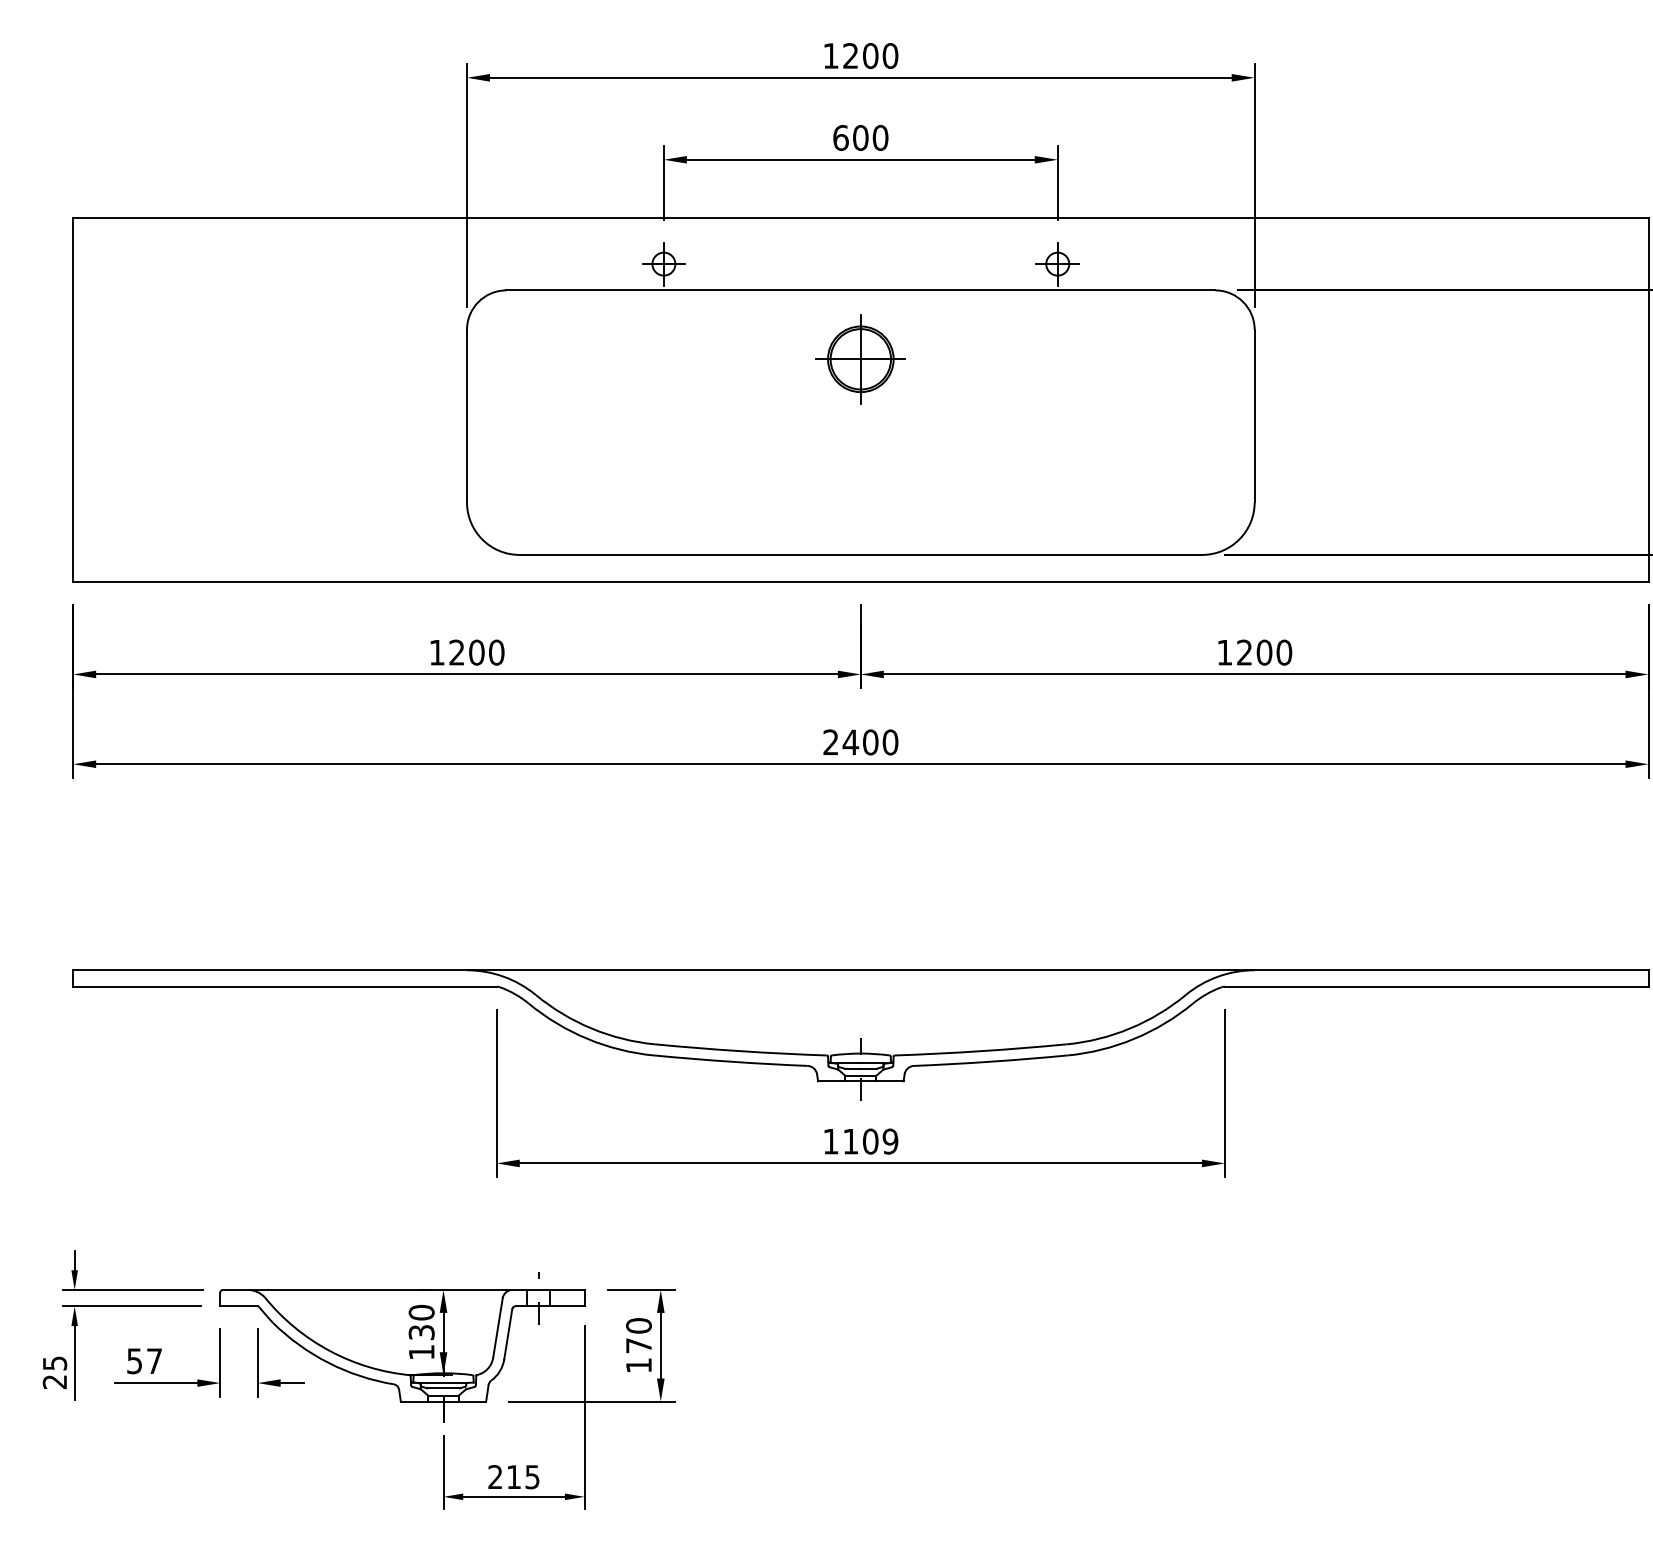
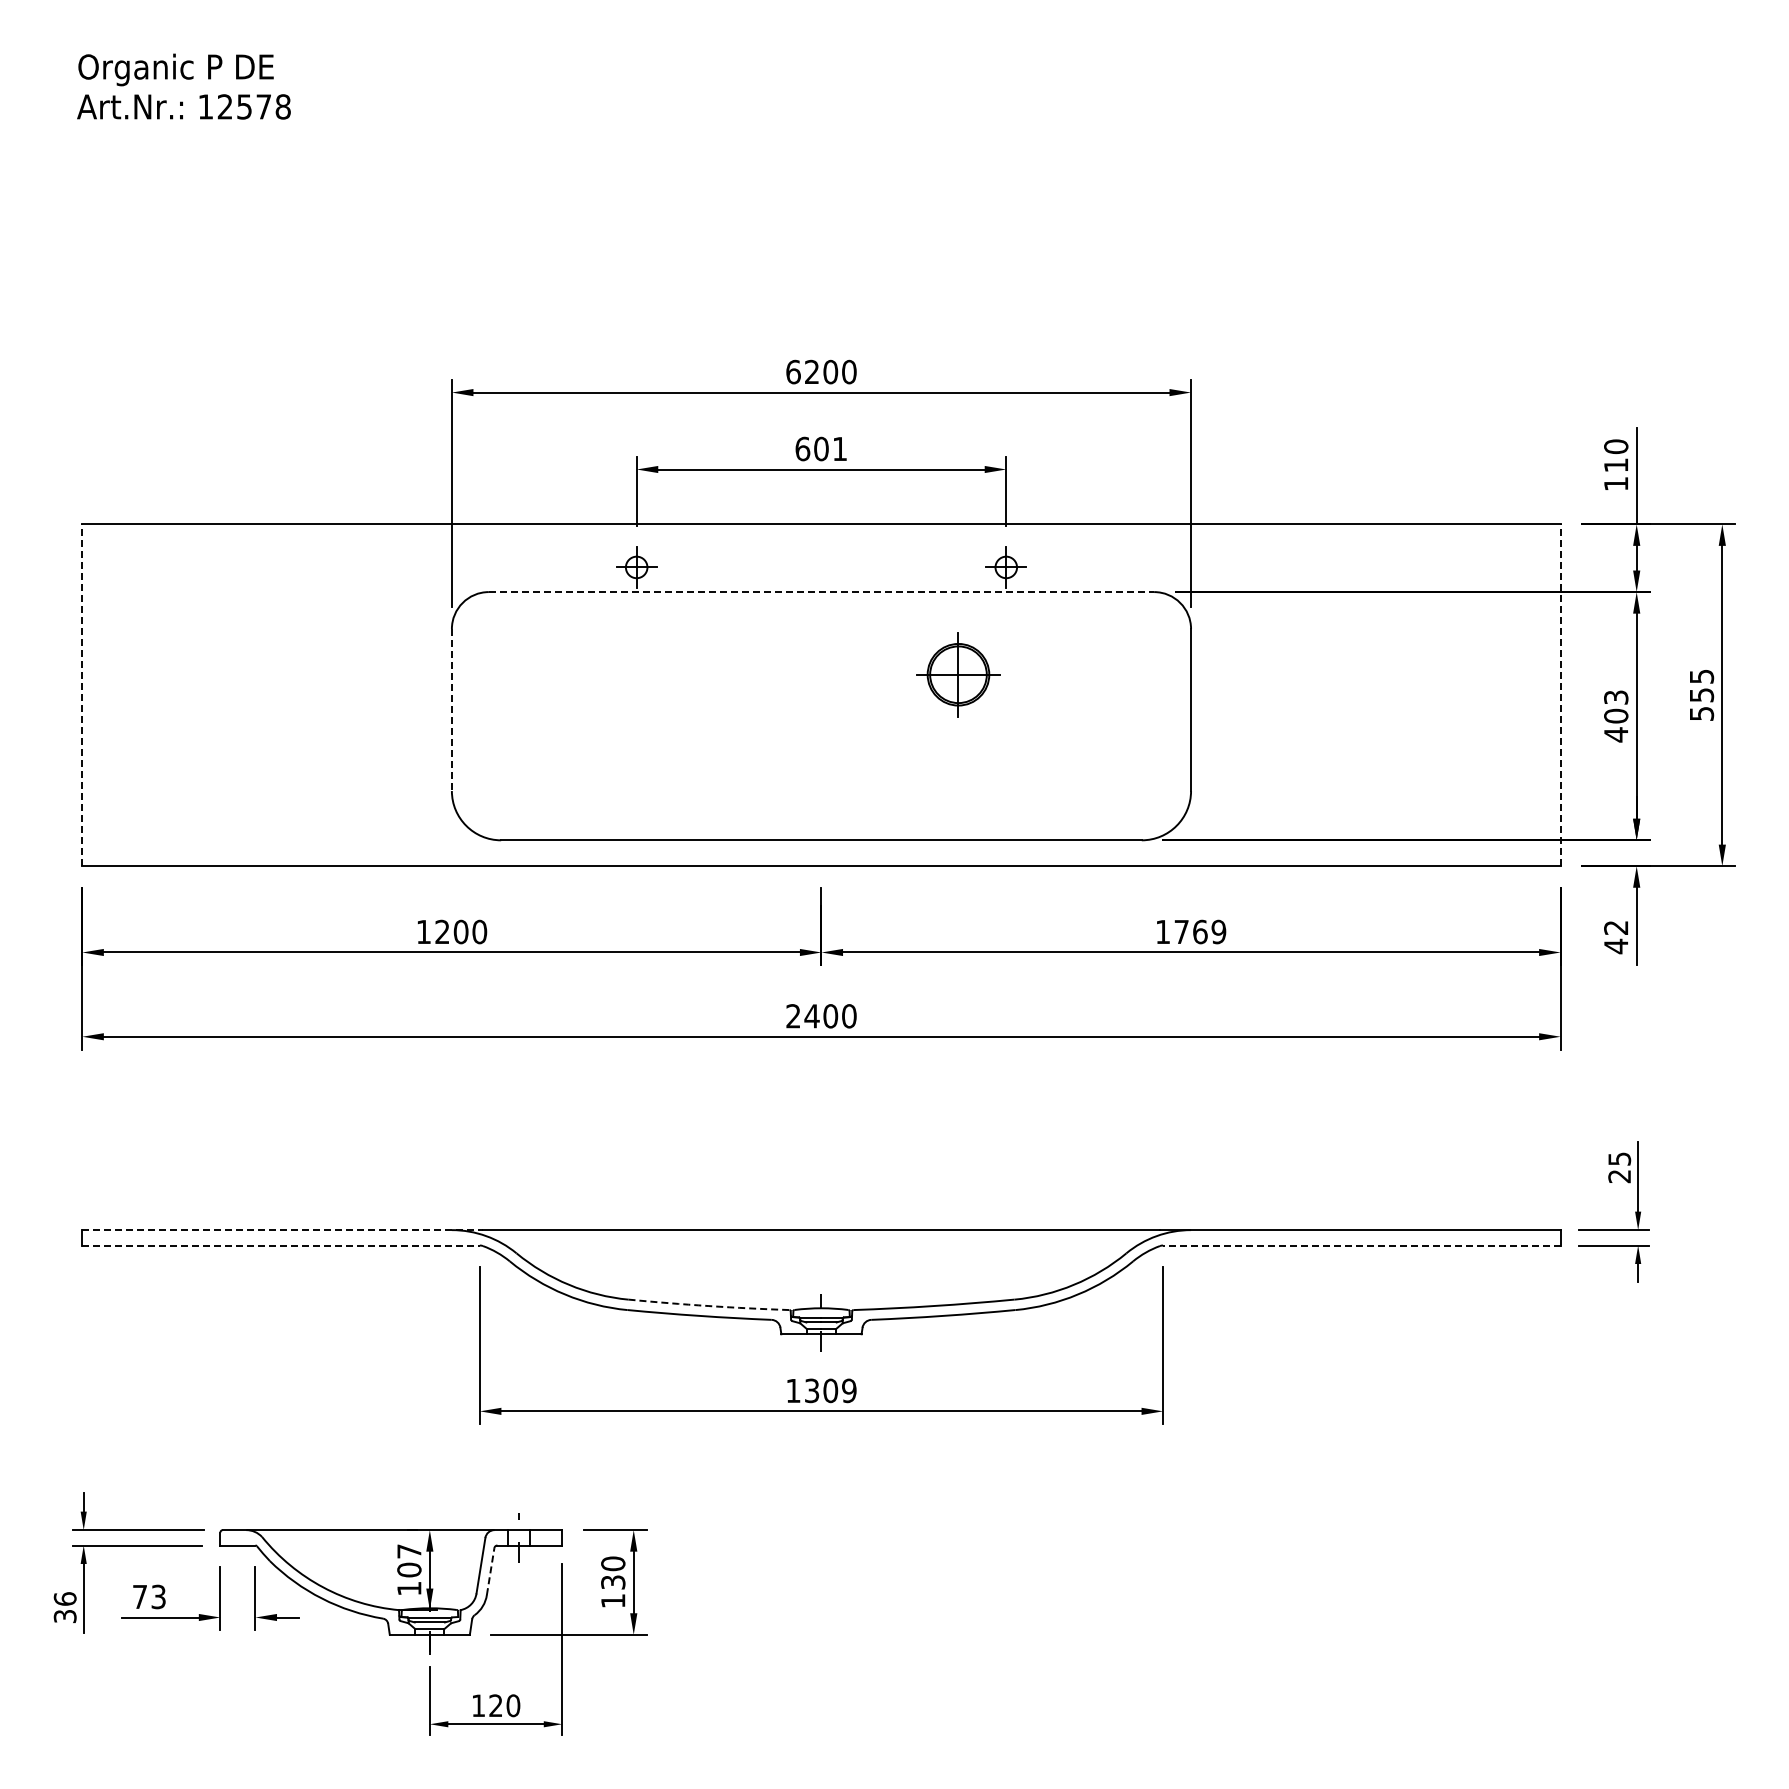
text: (831, 55) -> (793, 371), 1200 -> 6200
text: (880, 137) -> (839, 448), 600 -> 601
line: (860, 290) -> (821, 592), solid -> dashed
part: (860, 359) -> (958, 674), moved
line: (73, 400) -> (82, 695), solid -> dashed
line: (1648, 400) -> (1560, 695), solid -> dashed
line: (466, 416) -> (451, 710), solid -> dashed
text: (1264, 652) -> (1200, 931), 1200 -> 1769
line: (287, 970) -> (283, 1230), solid -> dashed
line: (285, 986) -> (281, 1245), solid -> dashed
line: (1436, 986) -> (1361, 1245), solid -> dashed
arc: (740, 1051) -> (708, 1306), solid -> dashed
text: (851, 1141) -> (812, 1390), 1109 -> 1309
text: (421, 1322) -> (409, 1560), 130 -> 107
line: (508, 1334) -> (490, 1571), solid -> dashed
text: (639, 1345) -> (613, 1582), 170 -> 130
text: (144, 1360) -> (149, 1596), 57 -> 73
text: (54, 1372) -> (64, 1607), 25 -> 36
text: (514, 1476) -> (496, 1705), 215 -> 120

